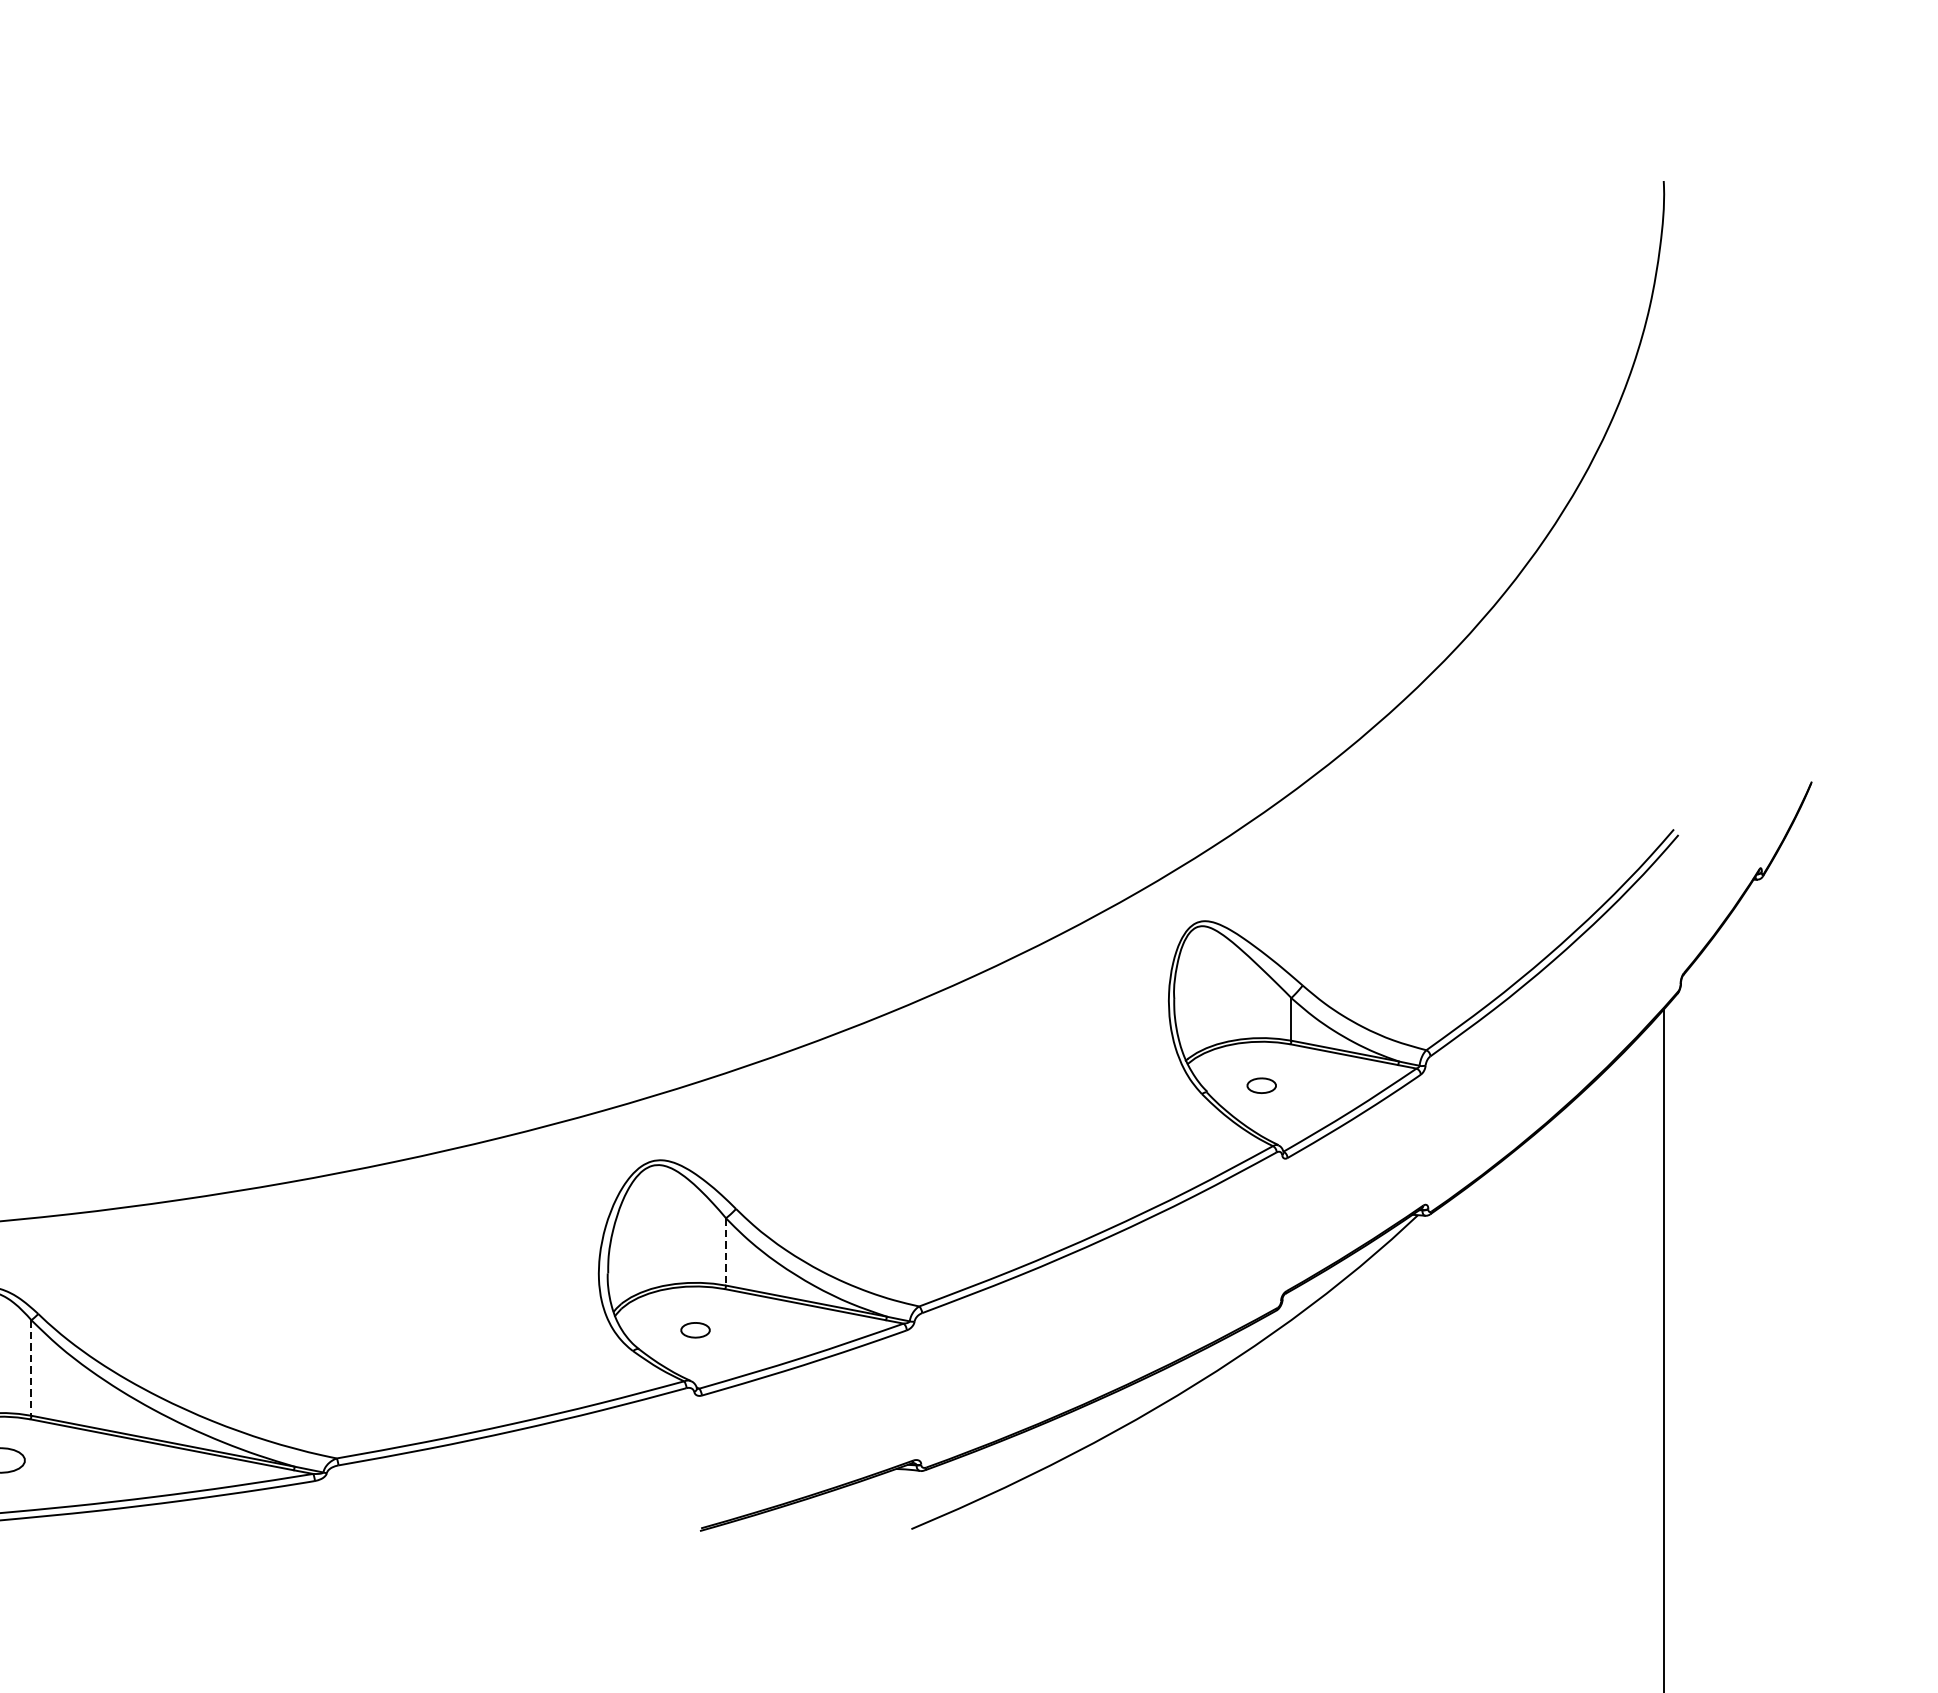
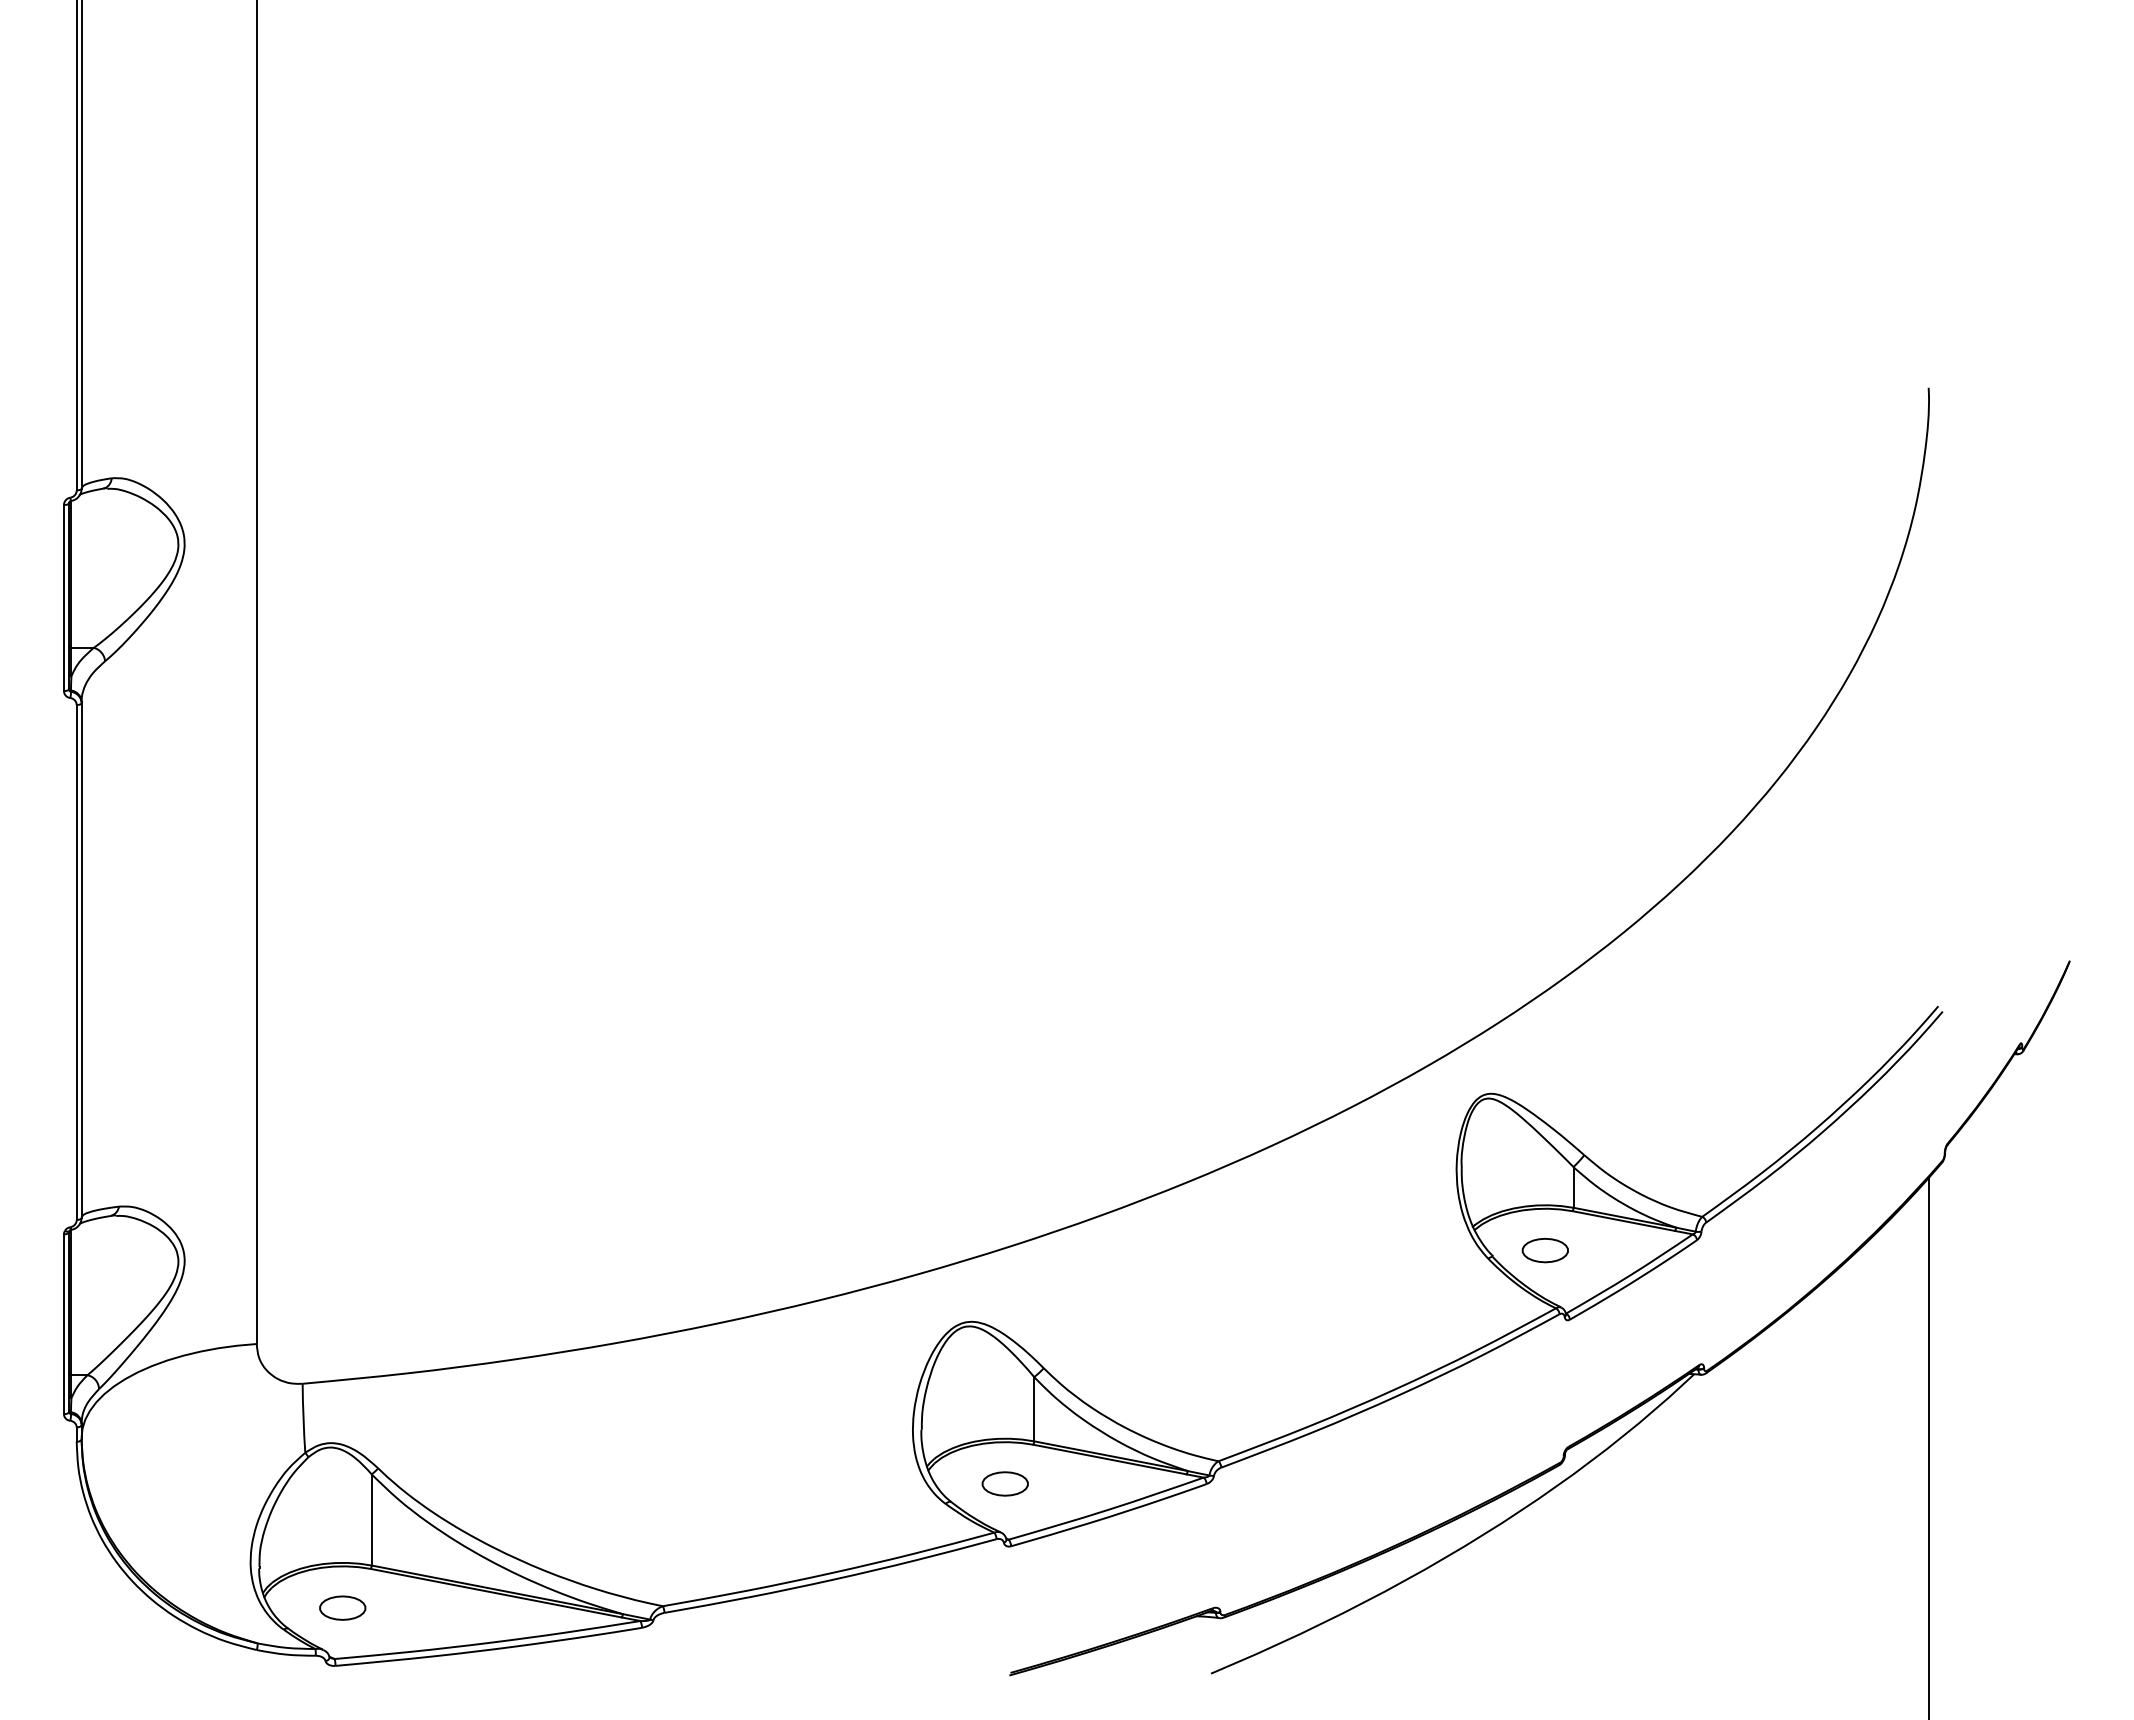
part: (1261, 1085) -> (1544, 1250), size x1.67
line: (726, 1252) -> (1034, 1409), dashed -> solid
part: (694, 1329) -> (1004, 1483), size x1.67
line: (31, 1367) -> (371, 1519), dashed -> solid

